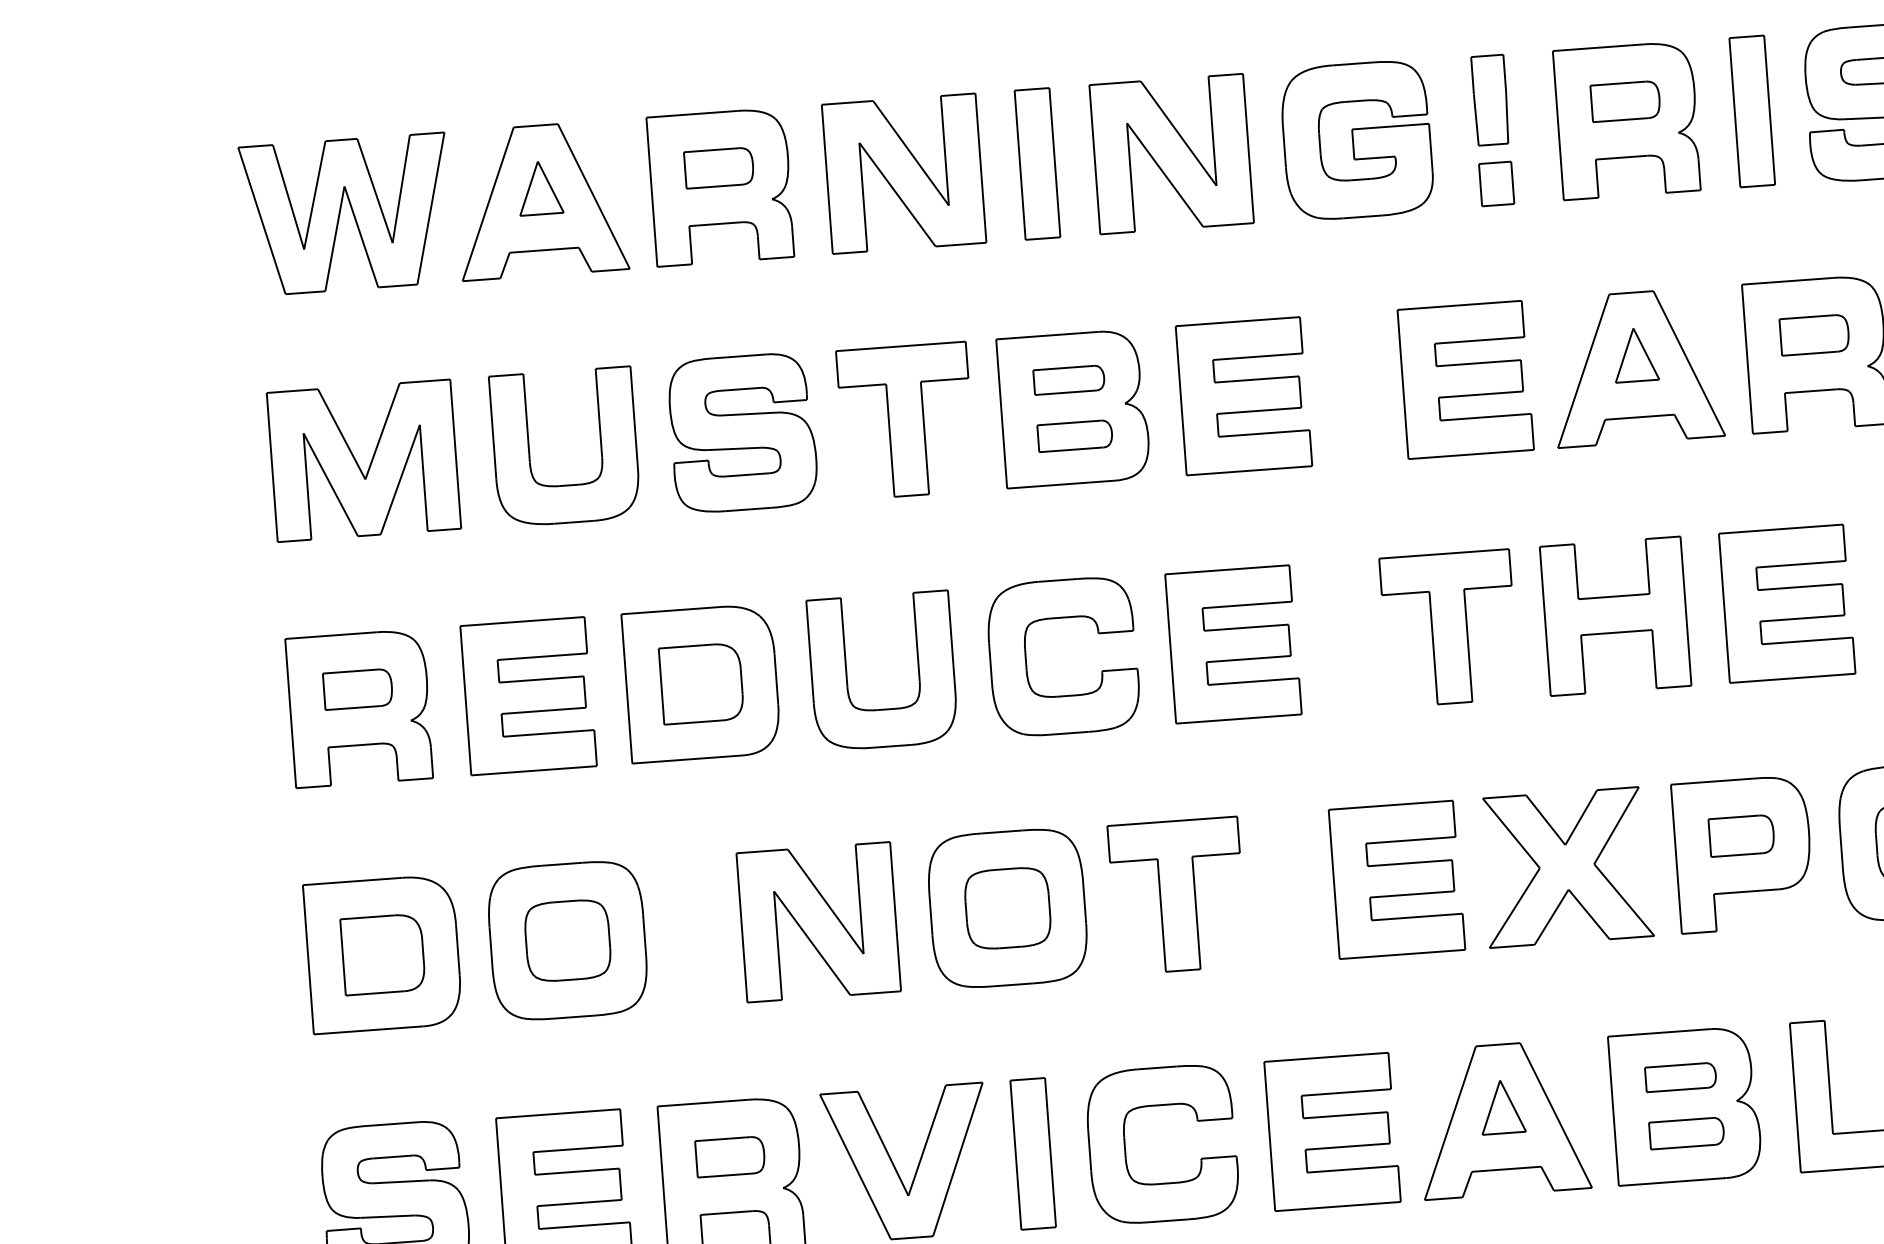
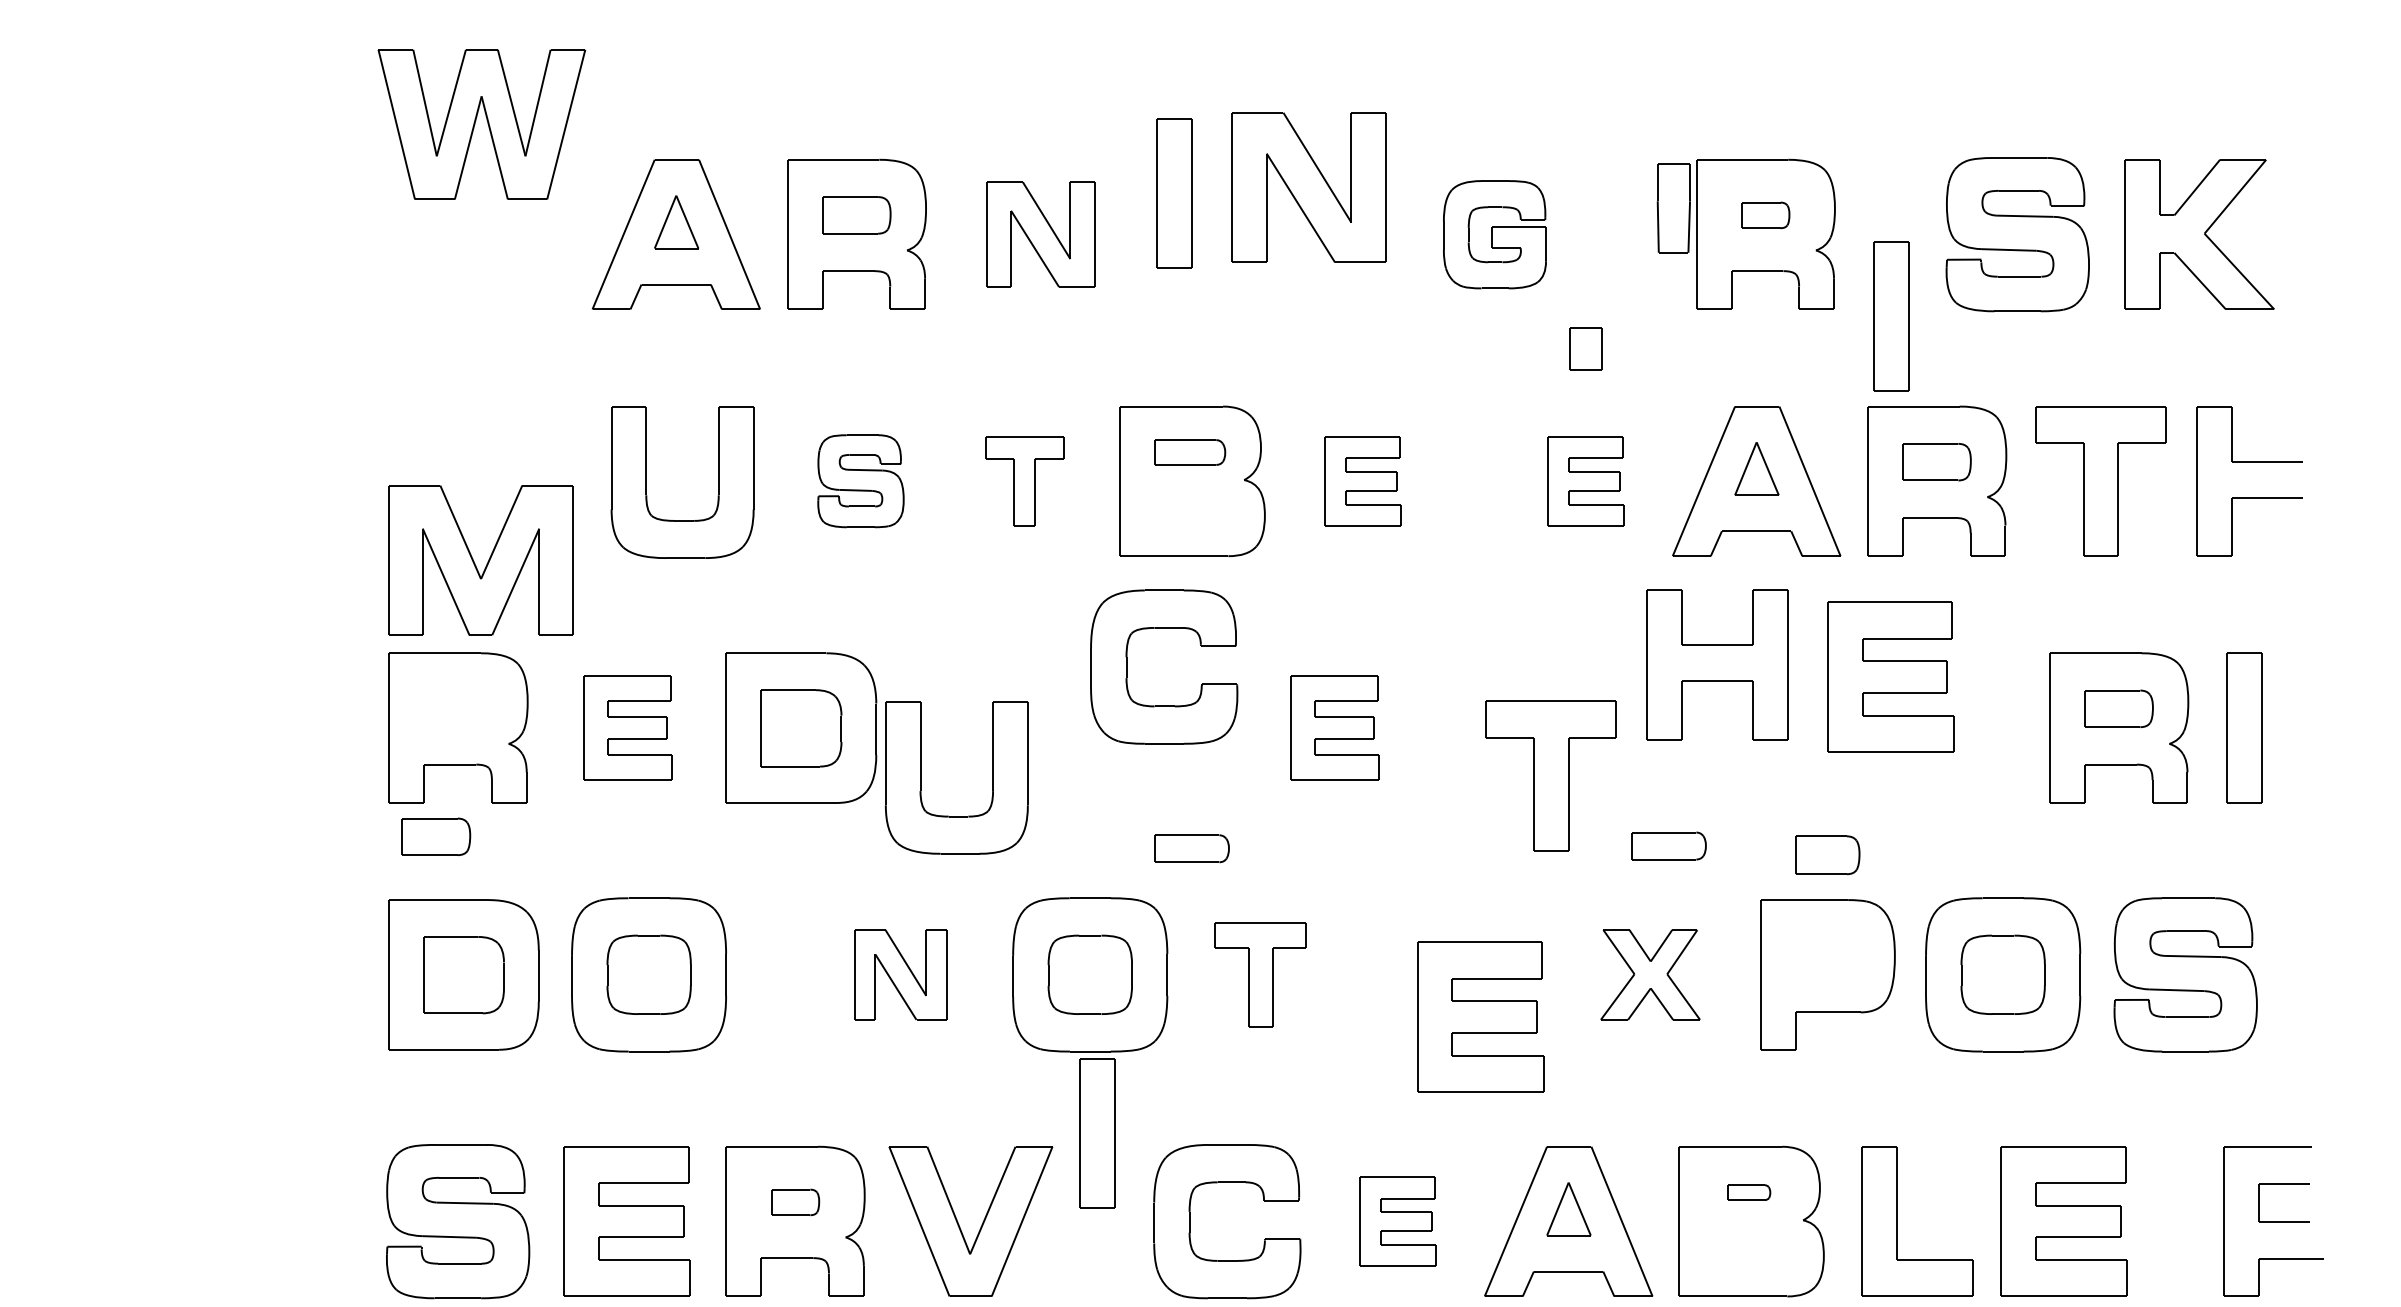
part: (1490, 100) -> (1673, 208), moved
part: (1625, 101) -> (1765, 215), size x0.7
part: (1752, 111) -> (1891, 316), moved
part: (1356, 140) -> (1494, 234), size x0.7
part: (1171, 153) -> (1308, 187), moved
part: (1037, 163) -> (1174, 193), moved
part: (903, 173) -> (1040, 234), size x0.7
part: (1496, 183) -> (1585, 348), moved
part: (346, 214) -> (481, 124), moved
part: (1465, 380) -> (1585, 481), size x0.6
part: (1243, 396) -> (1362, 481), size x0.6
part: (906, 421) -> (1024, 481), size x0.6
part: (742, 432) -> (860, 480), size x0.6
part: (1074, 435) -> (1191, 848), moved
part: (363, 460) -> (480, 560), moved
part: (1786, 603) -> (1890, 676), moved
part: (1615, 615) -> (1717, 664), moved
part: (1448, 627) -> (1550, 775), moved
part: (1233, 643) -> (1334, 727), size x0.7
part: (1026, 658) -> (1127, 666), moved
part: (847, 673) -> (921, 777), moved
part: (358, 688) -> (436, 836), moved
part: (528, 695) -> (627, 727), size x0.7
part: (1741, 836) -> (1827, 855), moved
part: (1566, 866) -> (1650, 974), size x0.6
part: (1396, 879) -> (1480, 1016), moved
part: (1177, 895) -> (1260, 974), size x0.7
part: (818, 921) -> (900, 974), size x0.6
part: (1681, 1077) -> (1749, 1192), size x0.6
part: (1332, 1131) -> (1397, 1221), size x0.6
part: (1686, 1132) -> (1668, 845), moved
part: (1033, 1153) -> (1097, 1133), moved
part: (730, 1156) -> (795, 1202), size x0.7

